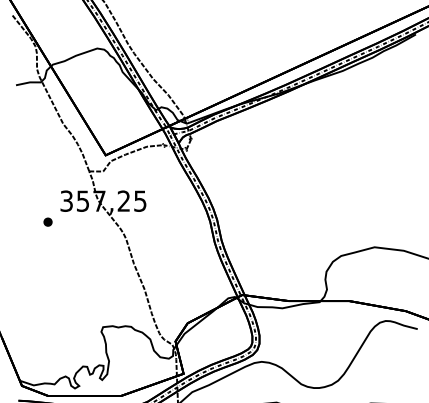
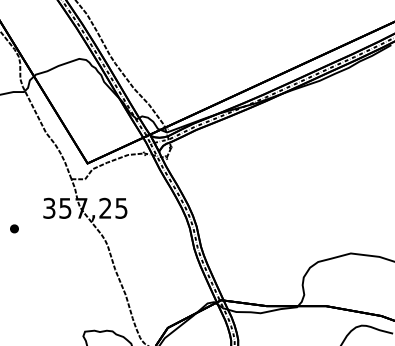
part: (47, 221) -> (13, 228), moved

